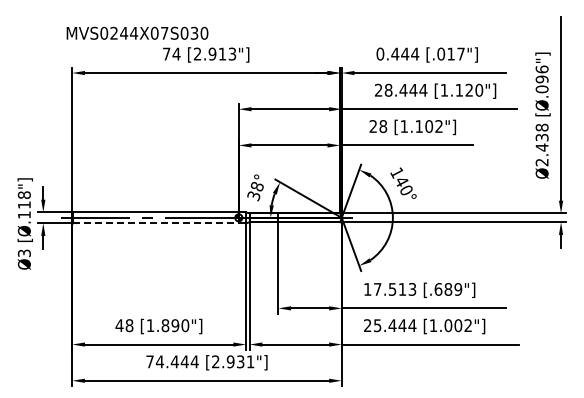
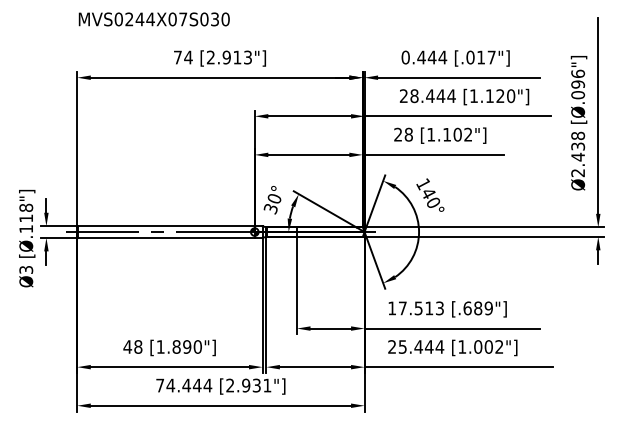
text: (137, 32) -> (154, 18), moved
text: (257, 186) -> (274, 198), 38° -> 30°
line: (156, 223) -> (167, 238), dashed -> solid

